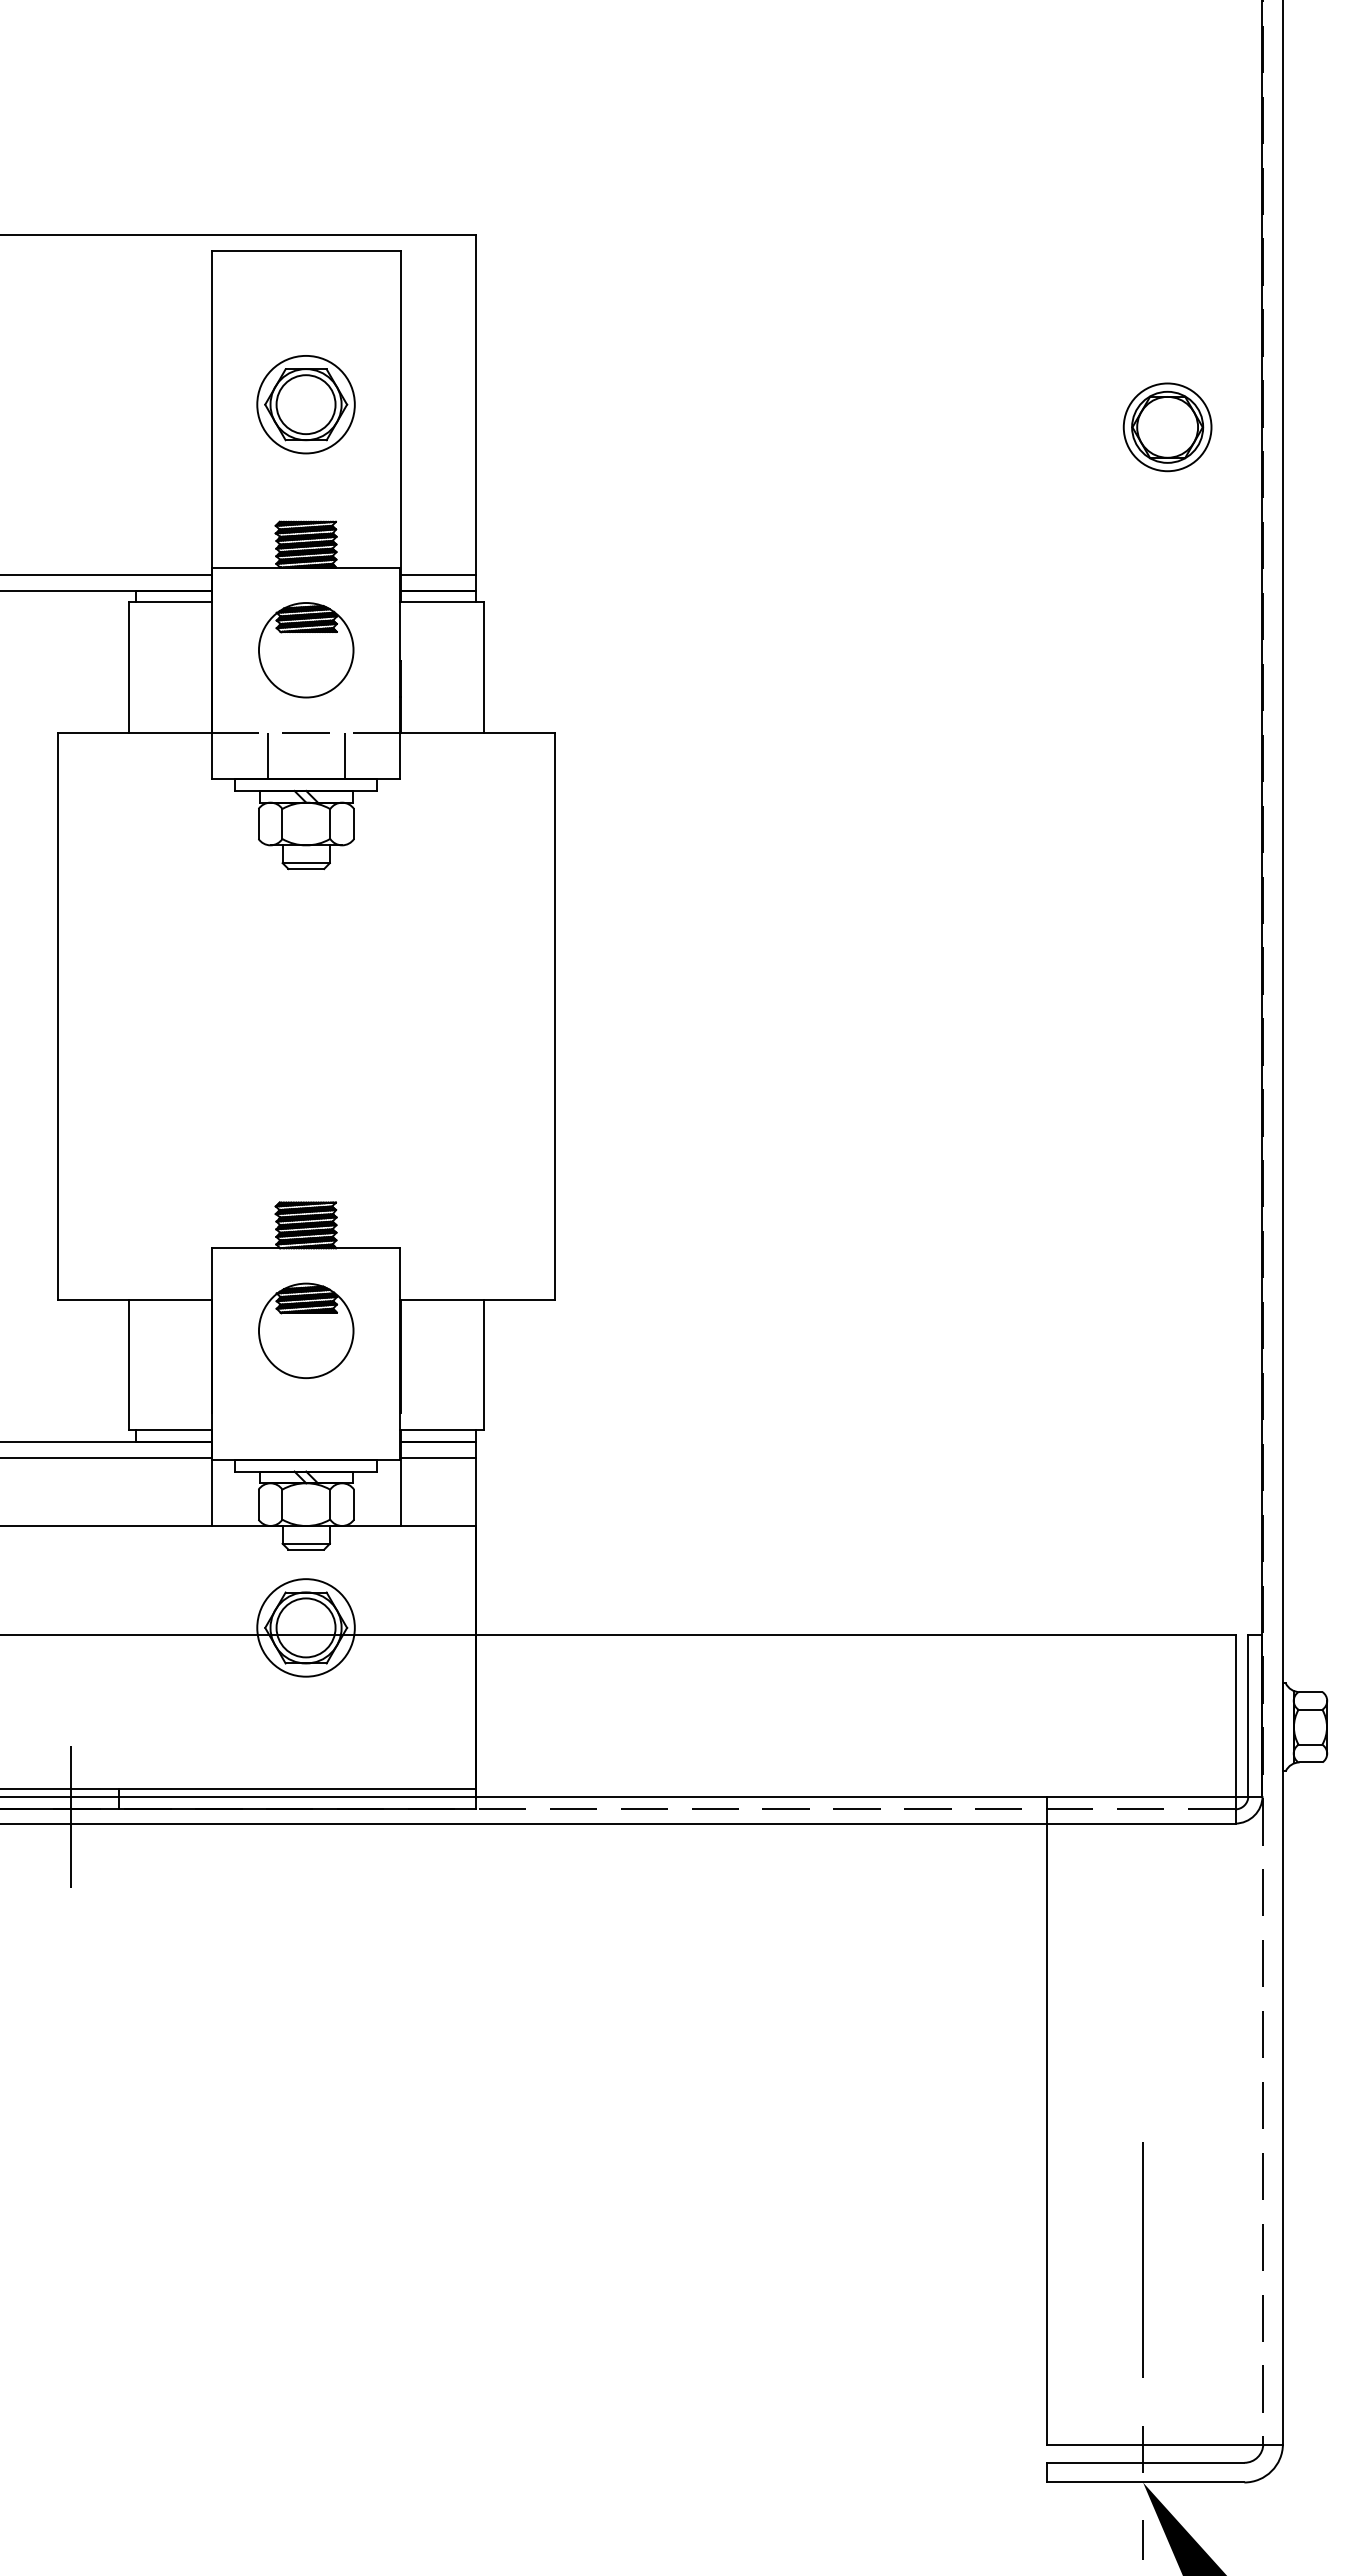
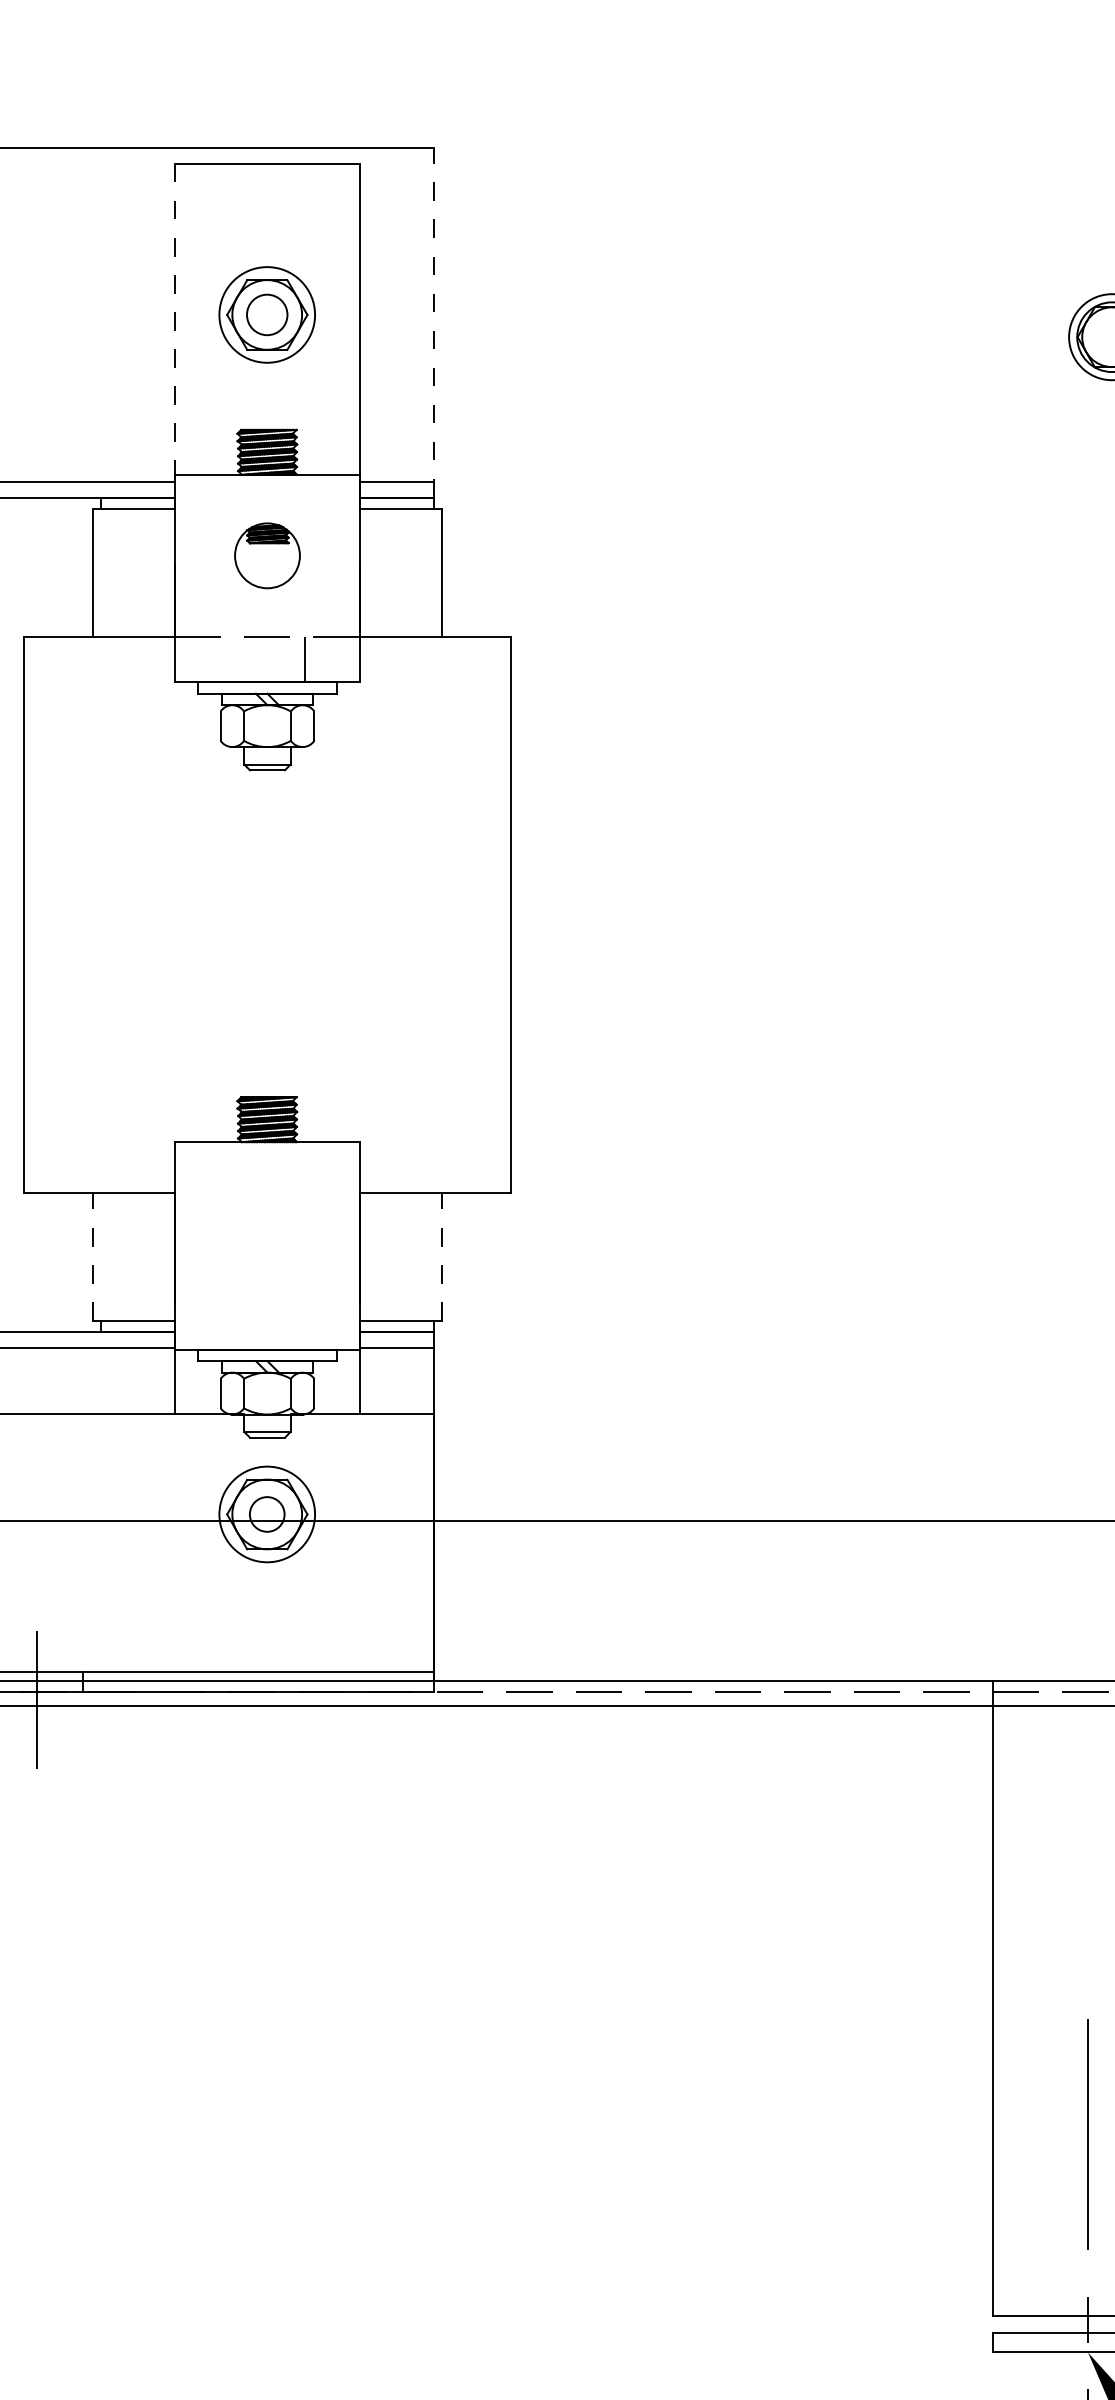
circle: (305, 404) -> (266, 314), size x0.7
line: (476, 412) -> (434, 322), solid -> dashed
line: (212, 426) -> (175, 336), solid -> dashed
part: (306, 650) -> (267, 556), size x0.7
line: (267, 755) -> (229, 658), removed
part: (306, 1330) -> (267, 1222), removed
line: (128, 1364) -> (93, 1256), solid -> dashed
line: (483, 1364) -> (441, 1256), solid -> dashed
circle: (305, 1627) -> (266, 1514), size x0.6

